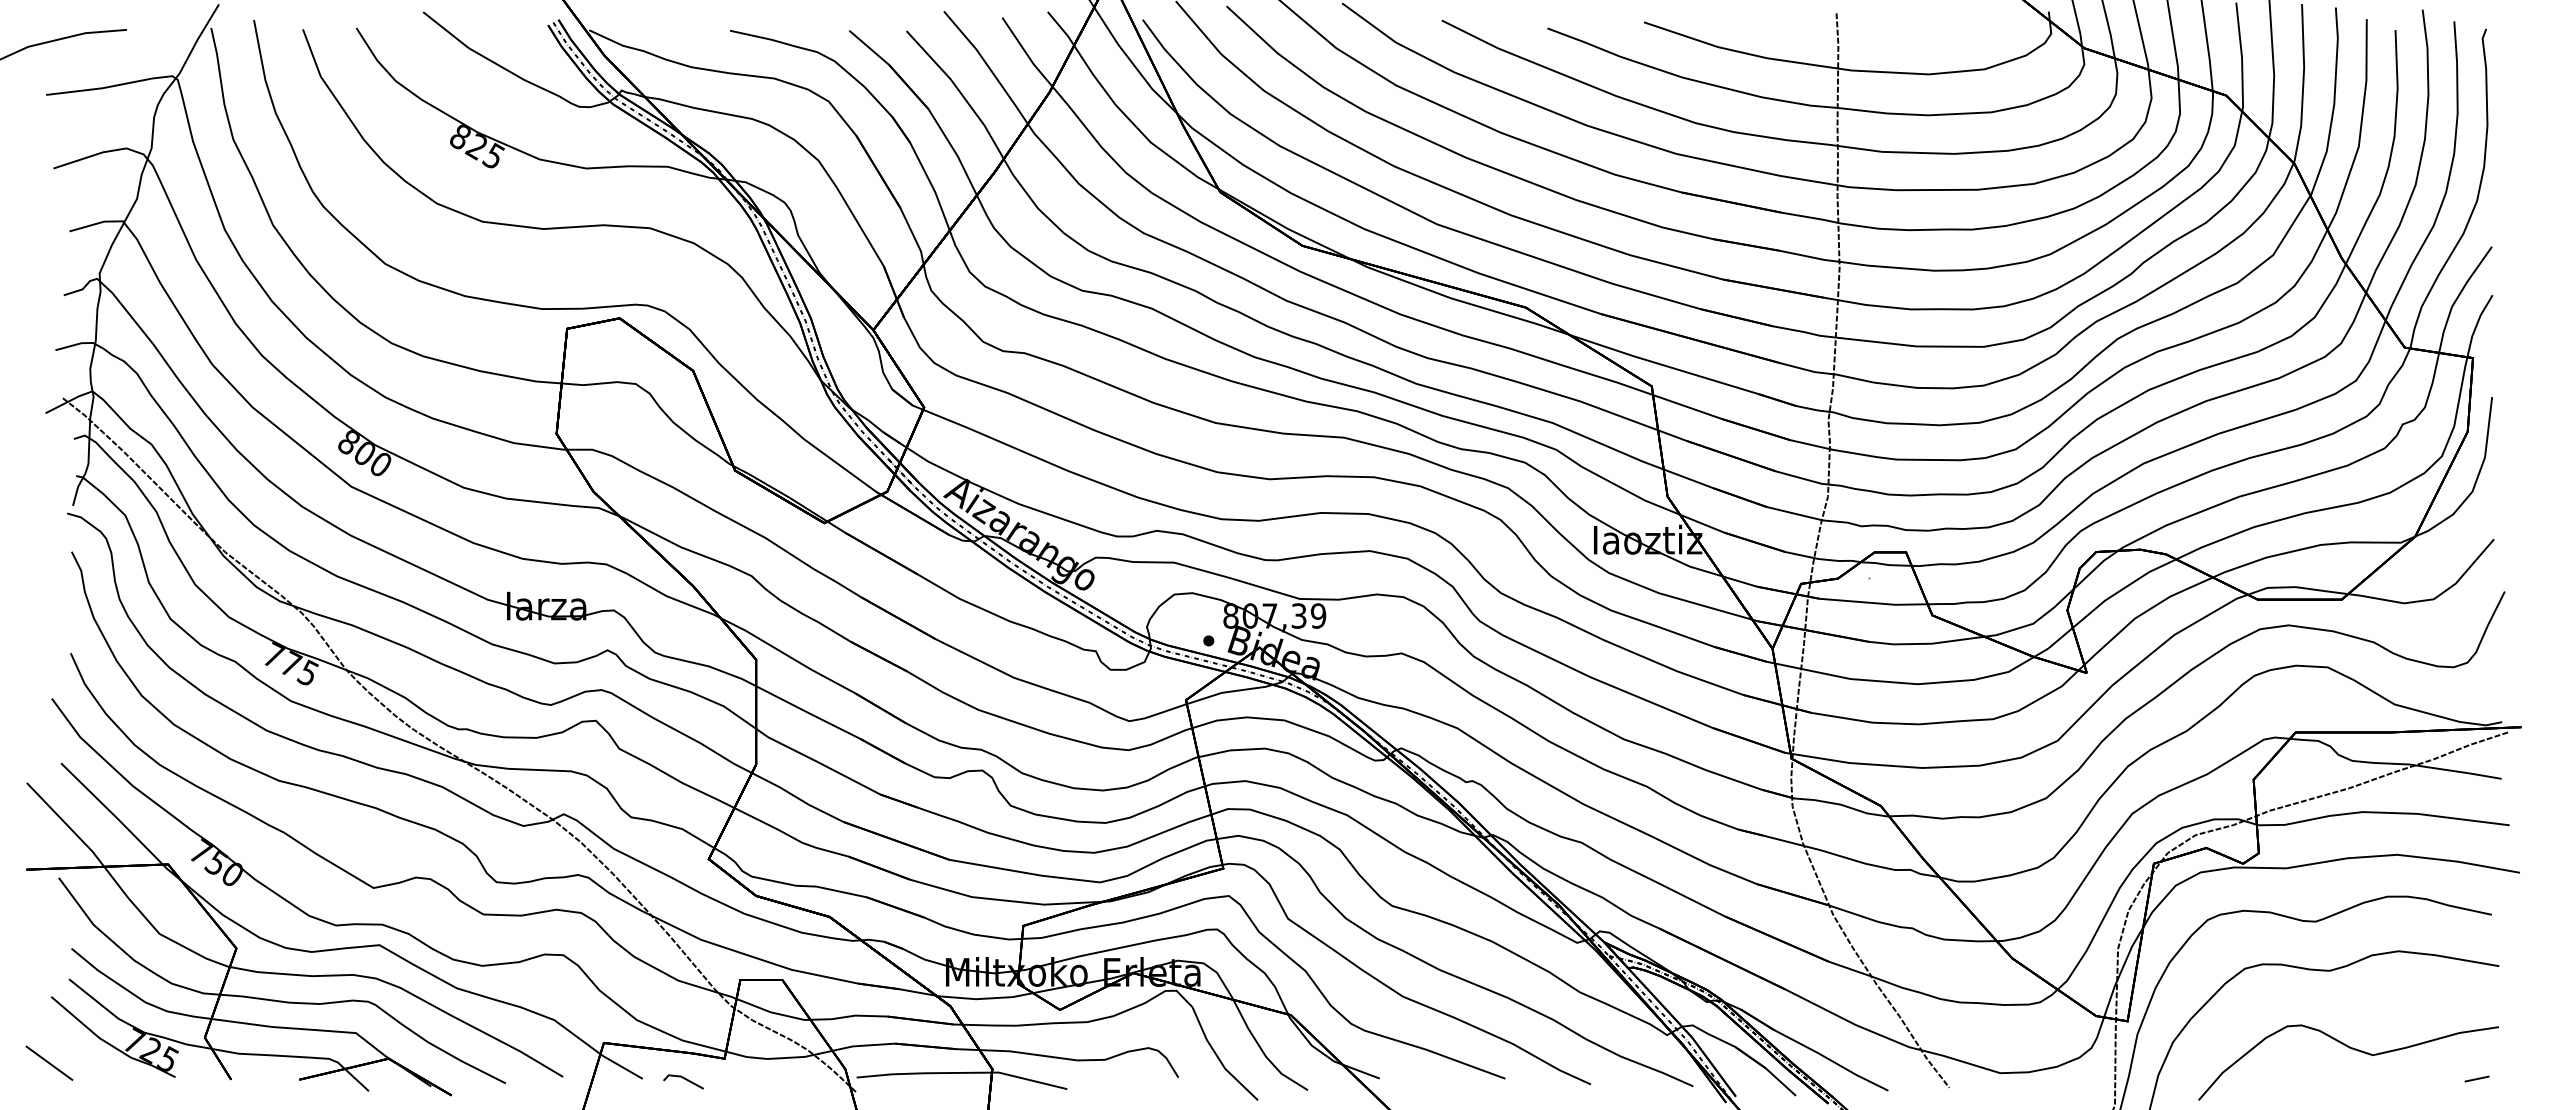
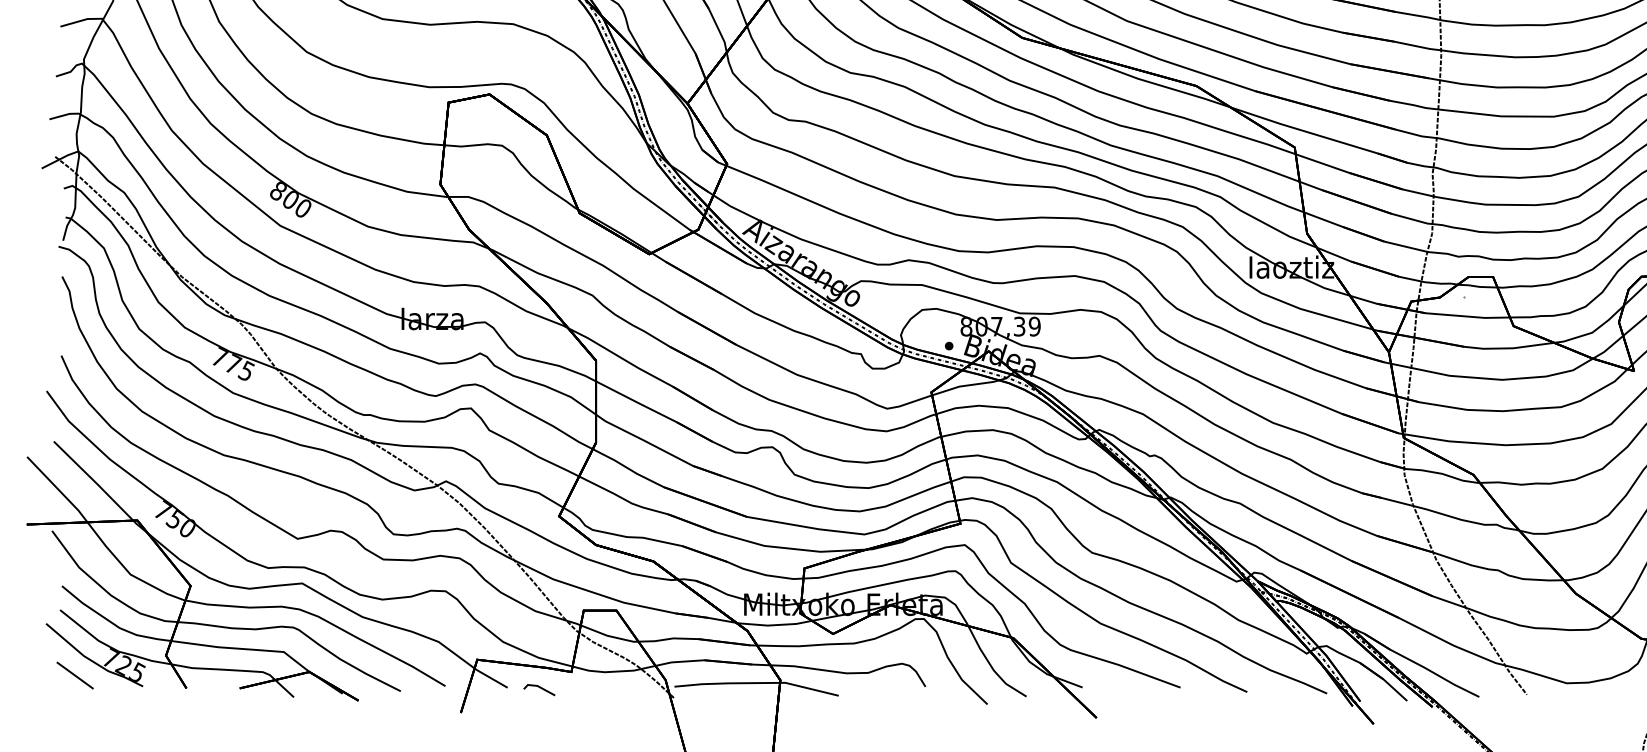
line: (49, 1062) -> (75, 674), moved

